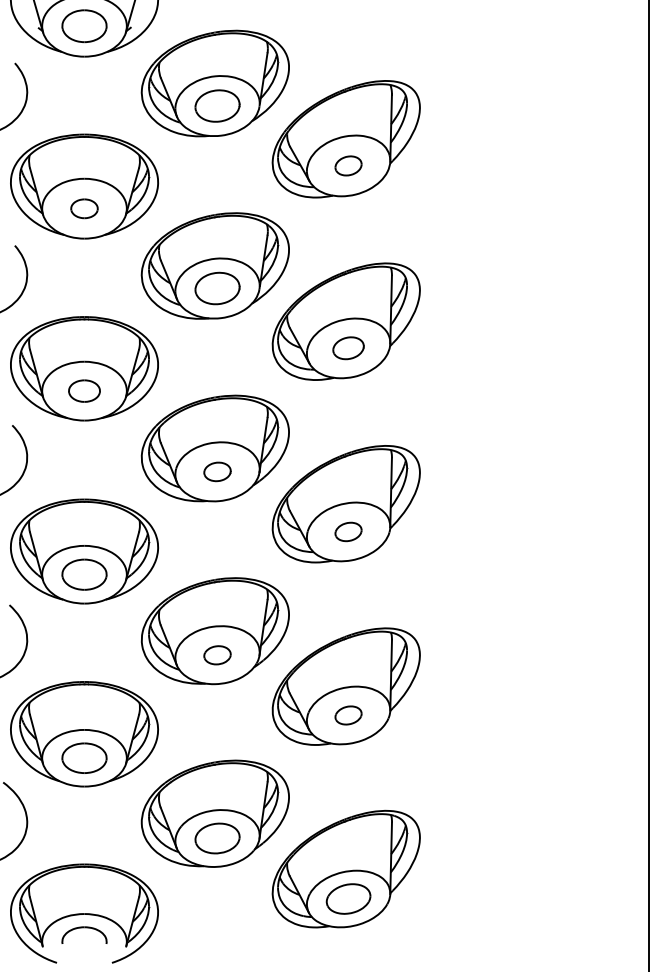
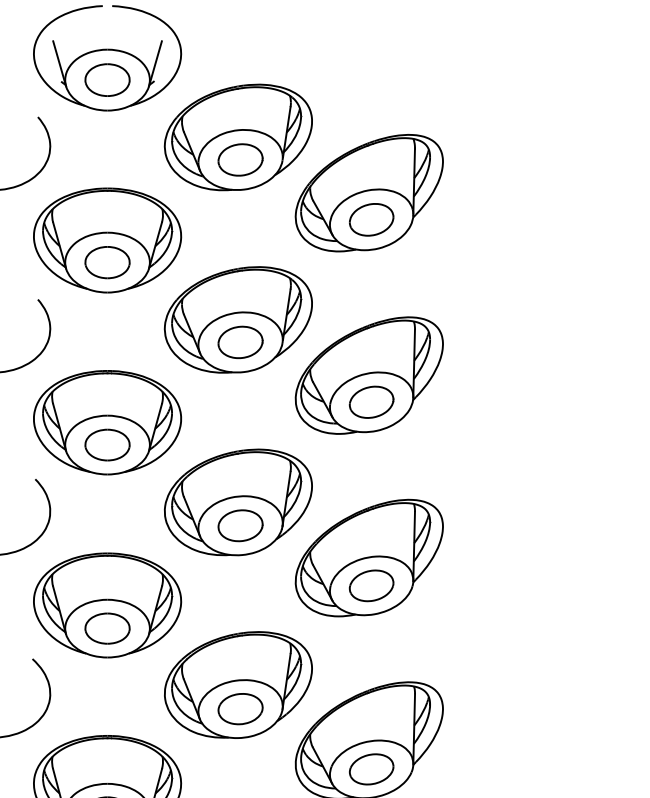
part: (348, 165) -> (371, 219), size x1.67
part: (84, 208) -> (107, 262), size x1.67
part: (348, 347) -> (371, 401), size x1.43
part: (84, 390) -> (107, 444), size x1.43
part: (217, 471) -> (240, 525), size x1.67
part: (348, 531) -> (371, 585), size x1.67
part: (217, 655) -> (240, 709), size x1.67
part: (348, 715) -> (371, 769), size x1.67

